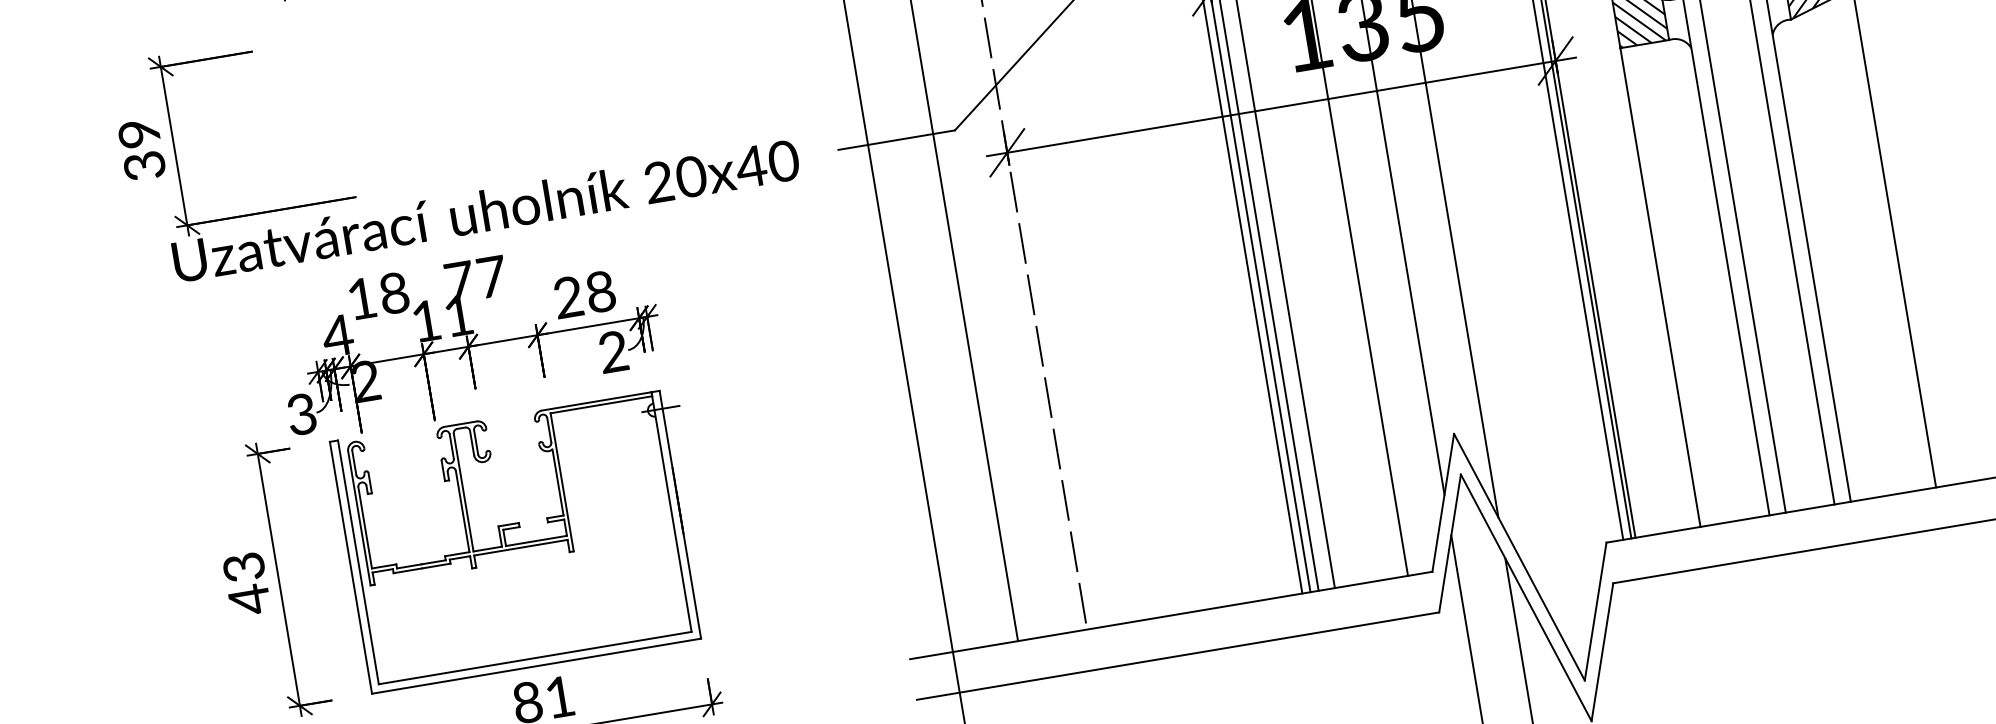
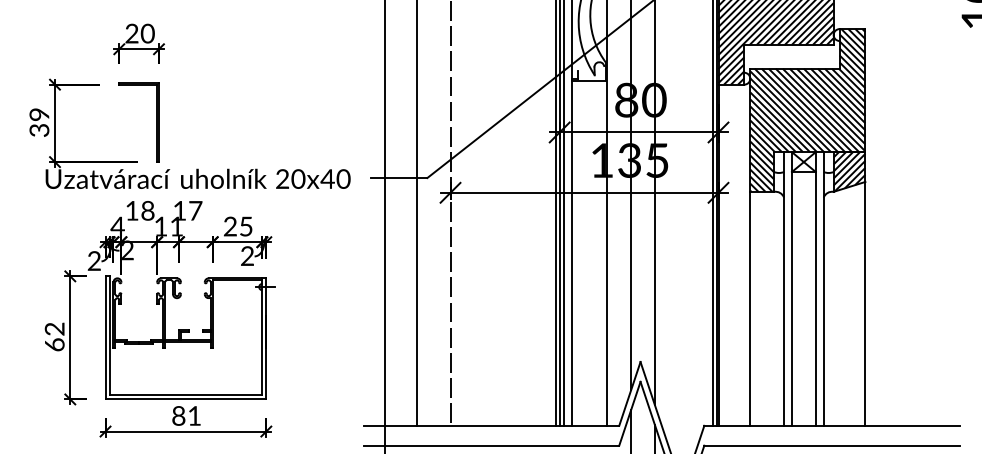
part: (381, 109) -> (156, 122), added
text: (458, 281) -> (179, 210), 77 -> 17
text: (599, 291) -> (245, 226), 28 -> 25
text: (300, 419) -> (93, 263), 3 -> 2
text: (246, 584) -> (54, 337), 43 -> 62

